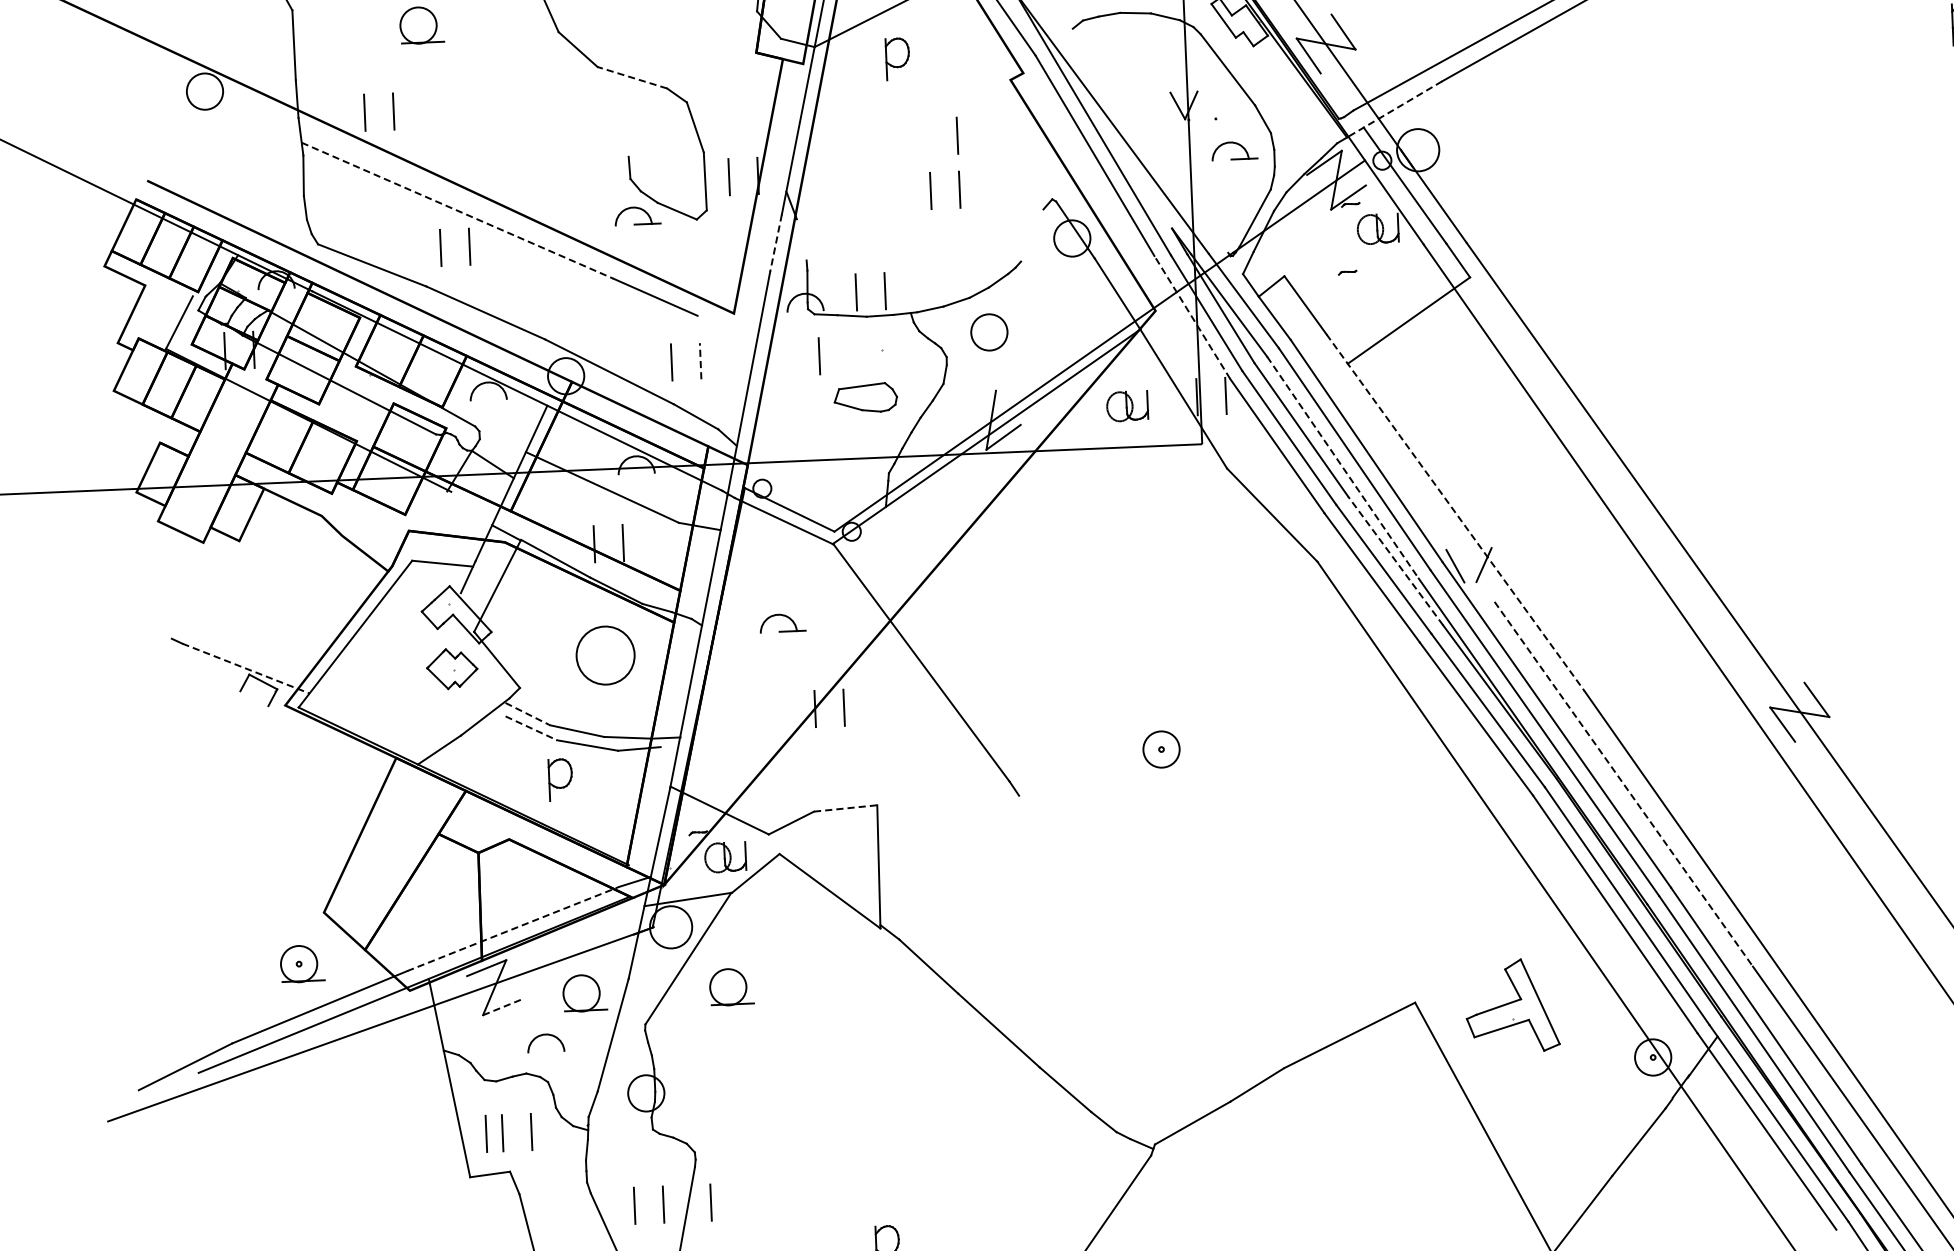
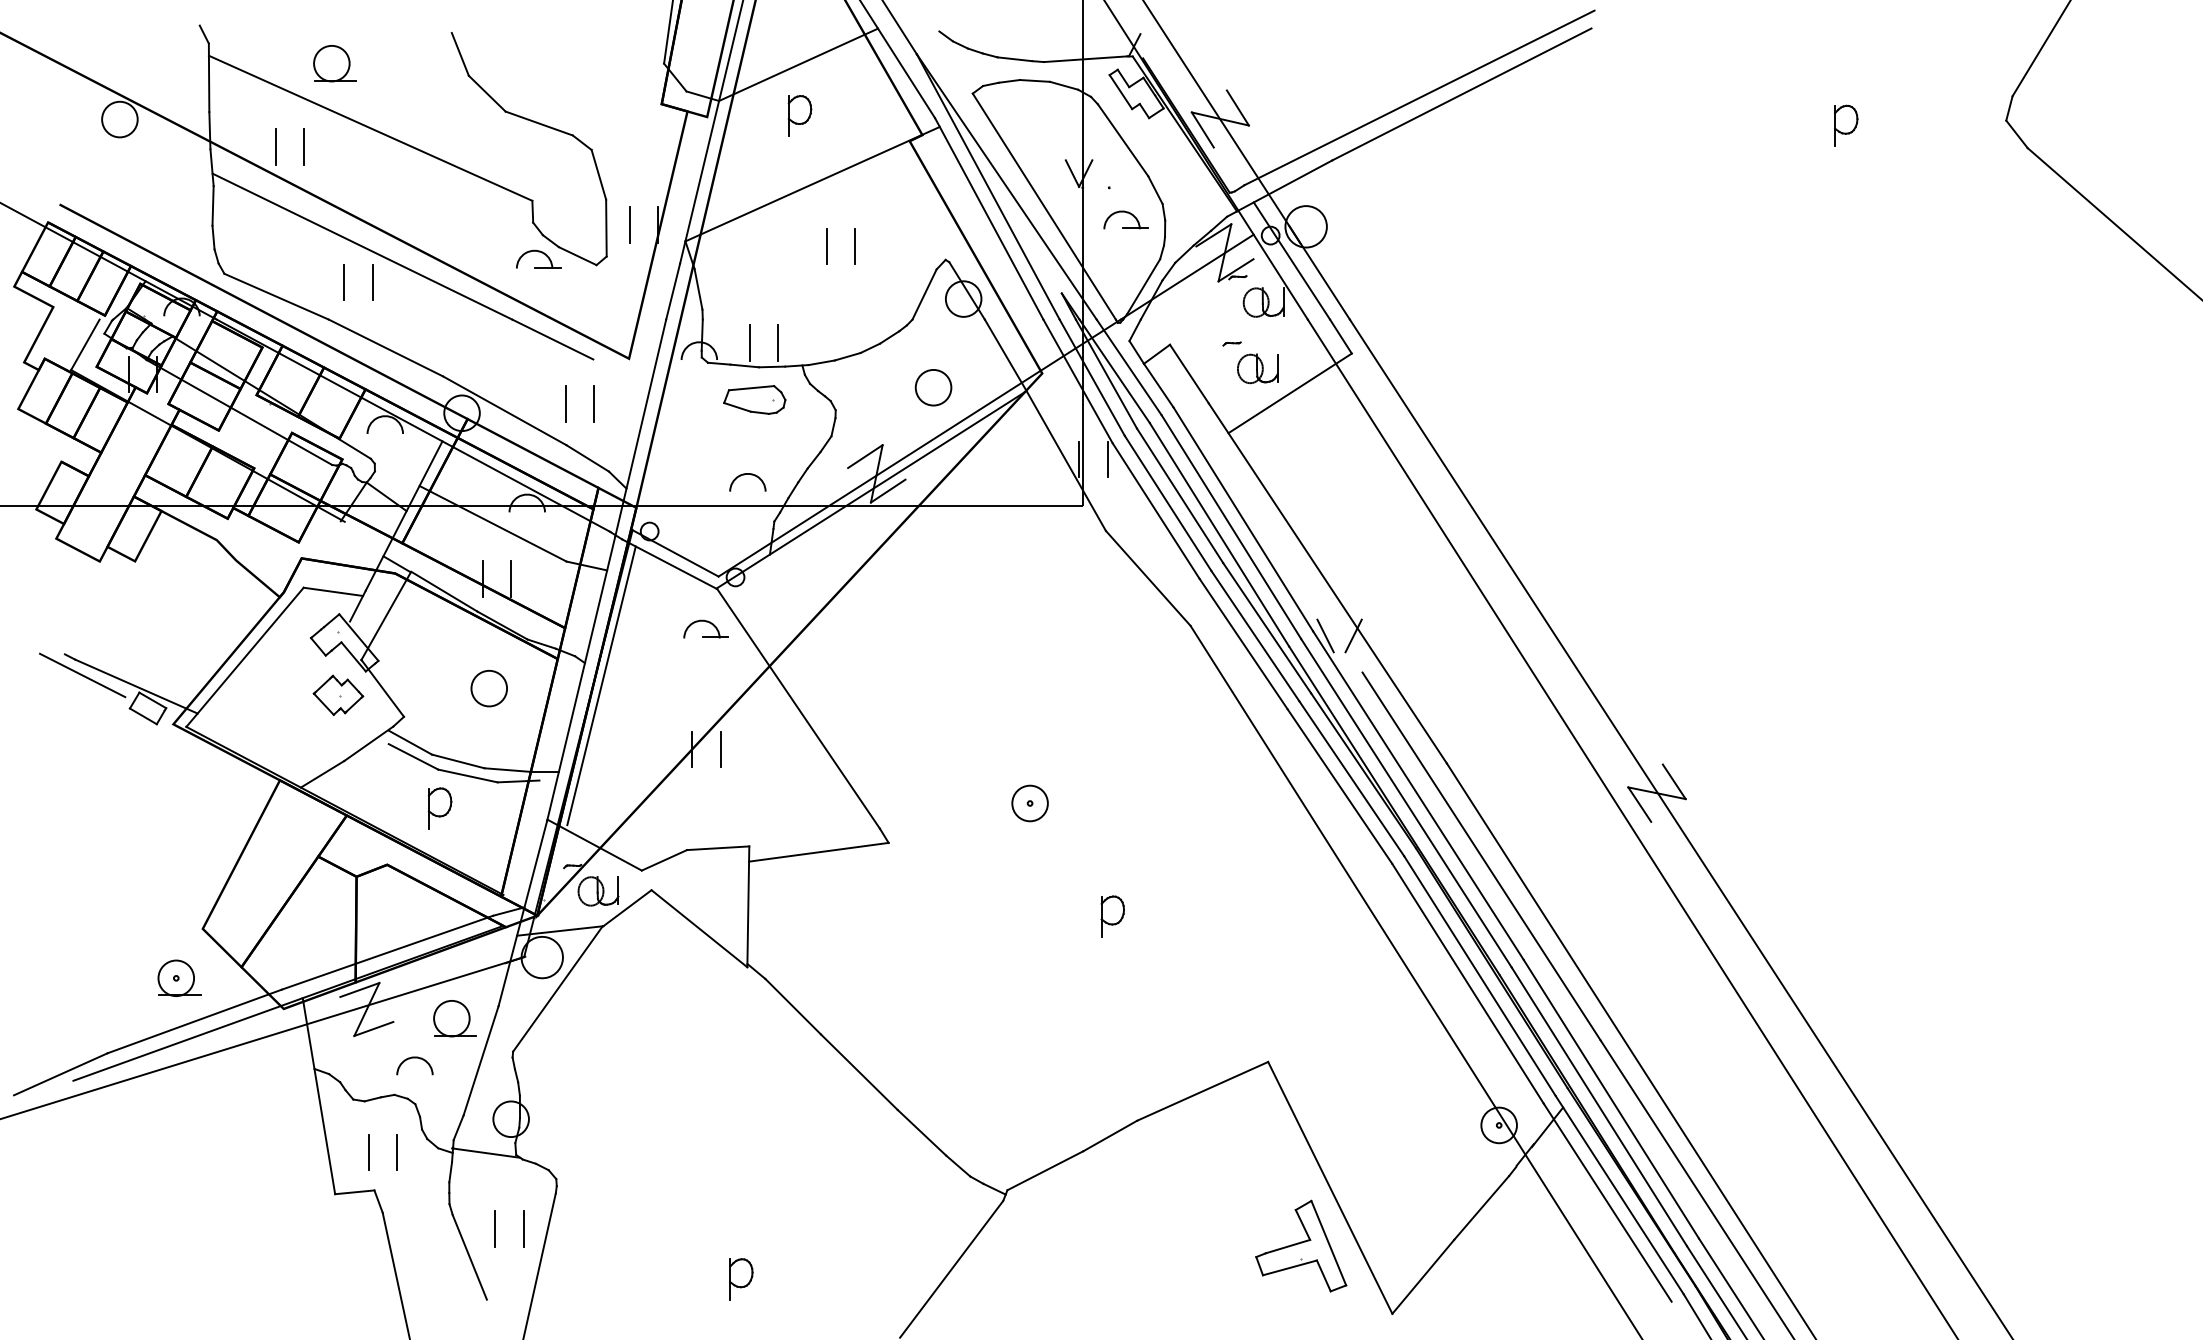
line: (632, 77) -> (539, 123), dashed -> solid
line: (460, 88) -> (370, 127), added
line: (1394, 110) -> (1284, 186), dashed -> solid
line: (913, 127) -> (812, 183), added
line: (956, 135) -> (854, 193), removed
line: (1149, 140) -> (1043, 206), added
line: (457, 210) -> (362, 246), dashed -> solid
line: (1032, 235) -> (924, 294), added
line: (801, 239) -> (698, 288), added
line: (776, 243) -> (673, 291), dashed -> solid
line: (1192, 317) -> (1078, 381), dashed -> solid
circle: (989, 332) -> (933, 387), moved
line: (818, 355) -> (710, 403), removed
line: (700, 361) -> (594, 404), dashed -> solid
part: (865, 397) -> (754, 399), moved
line: (979, 403) -> (865, 456), added
part: (1127, 406) -> (1257, 368), moved
arc: (856, 427) -> (744, 475), added
line: (1343, 467) -> (1219, 534), dashed -> solid
line: (1455, 512) -> (1327, 583), dashed -> solid
line: (1395, 561) -> (1267, 628), dashed -> solid
part: (782, 616) -> (706, 622), moved
line: (719, 647) -> (601, 685), added
circle: (605, 655) -> (489, 688), size x0.62
line: (190, 659) -> (82, 675), added
line: (246, 668) -> (136, 686), dashed -> solid
line: (253, 698) -> (142, 716), added
line: (528, 714) -> (411, 743), dashed -> solid
line: (531, 727) -> (413, 756), dashed -> solid
line: (1623, 784) -> (1481, 856), dashed -> solid
line: (947, 807) -> (818, 851), added
line: (845, 808) -> (718, 848), dashed -> solid
part: (1250, 861) -> (1112, 916), added
line: (513, 928) -> (387, 952), dashed -> solid
part: (730, 987) -> (598, 1018), removed
part: (1512, 1005) -> (1301, 1245), moved
line: (502, 1006) -> (373, 1028), dashed -> solid
line: (622, 1128) -> (486, 1152), added
line: (486, 1134) -> (352, 1152), removed
line: (710, 1202) -> (569, 1228), removed

